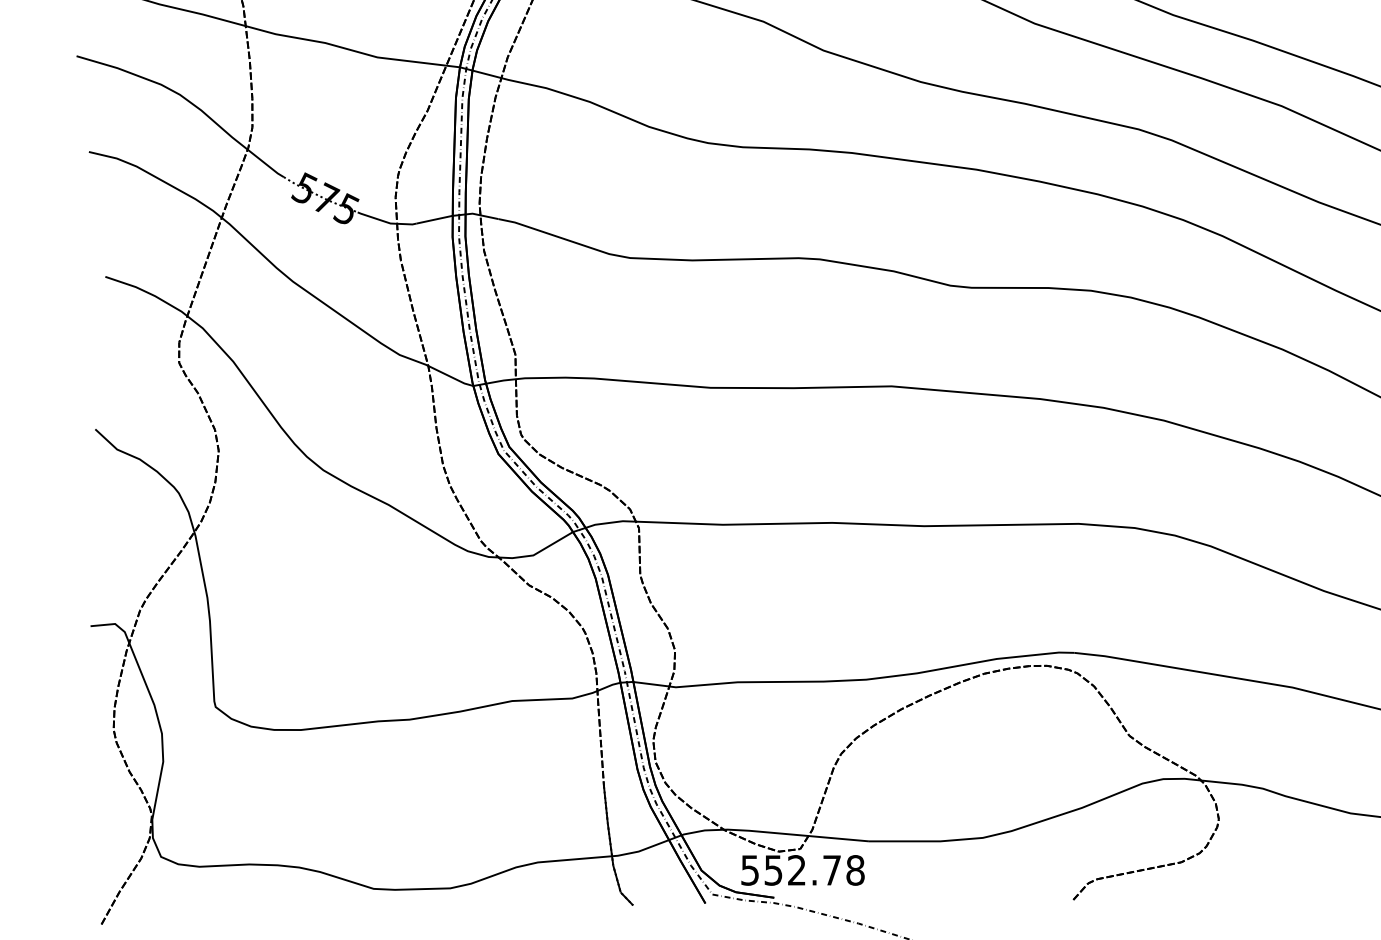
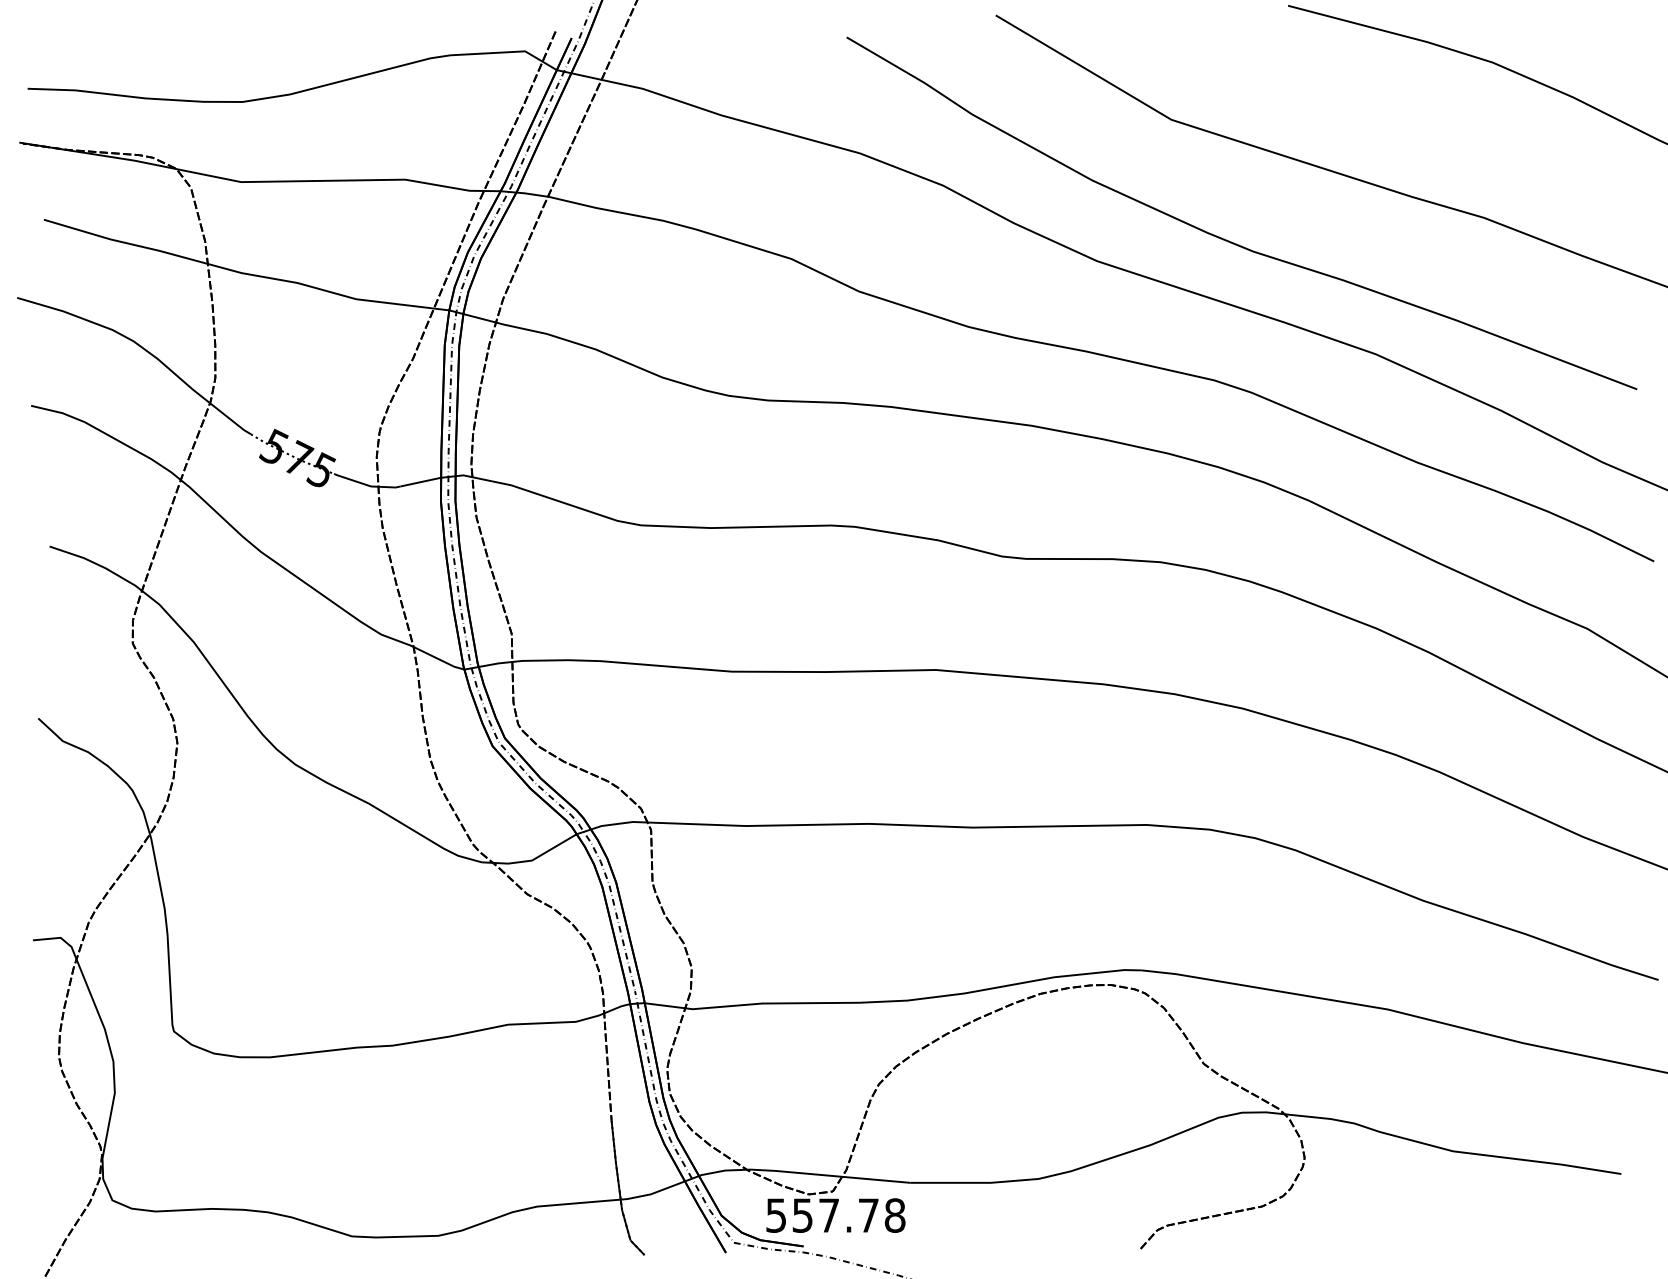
text: (796, 870) -> (828, 1215), 552.78 -> 557.78

